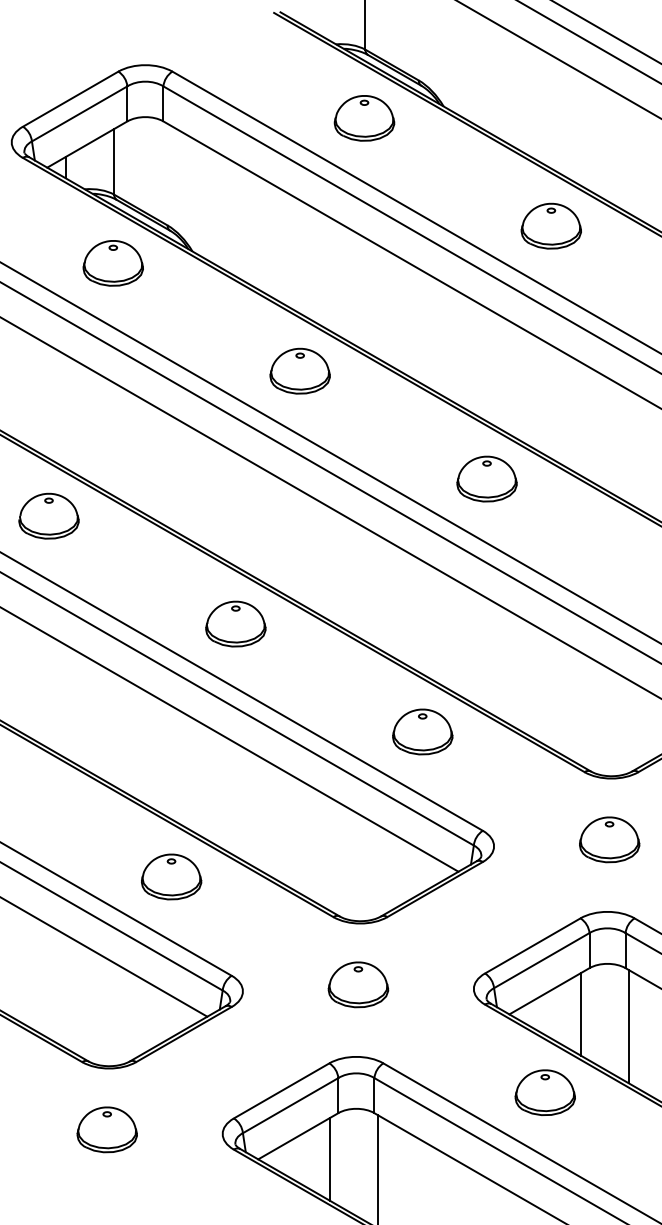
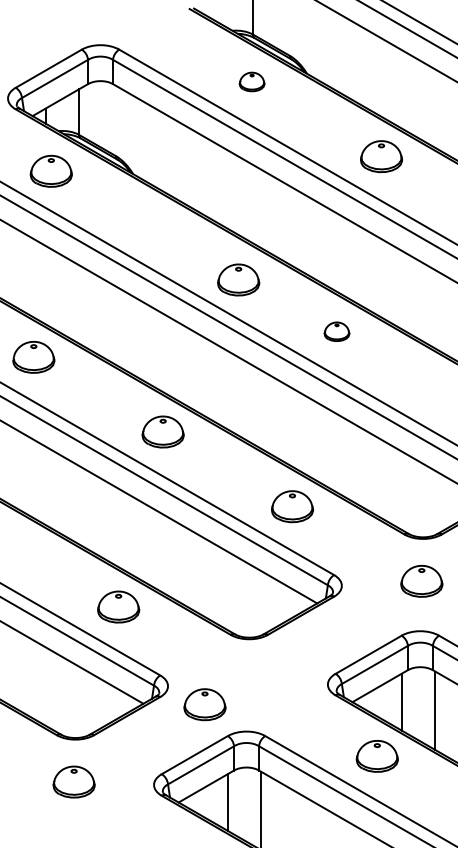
part: (363, 117) -> (251, 81), size x0.6
part: (112, 262) -> (50, 170), moved
part: (299, 370) -> (238, 279), moved
part: (486, 478) -> (336, 331), size x0.6
part: (357, 984) -> (204, 704), moved

